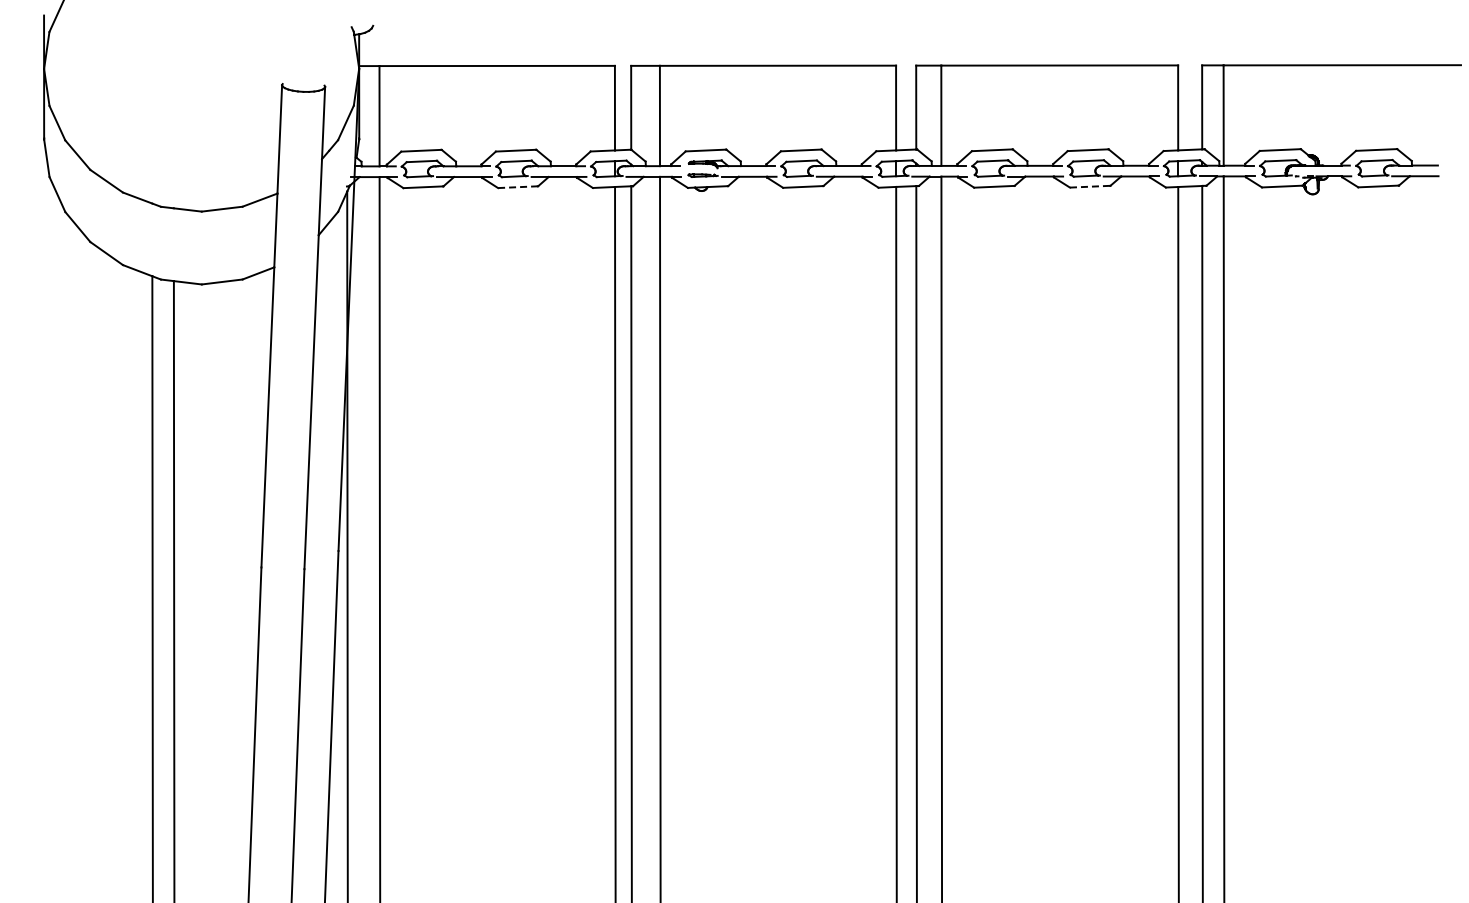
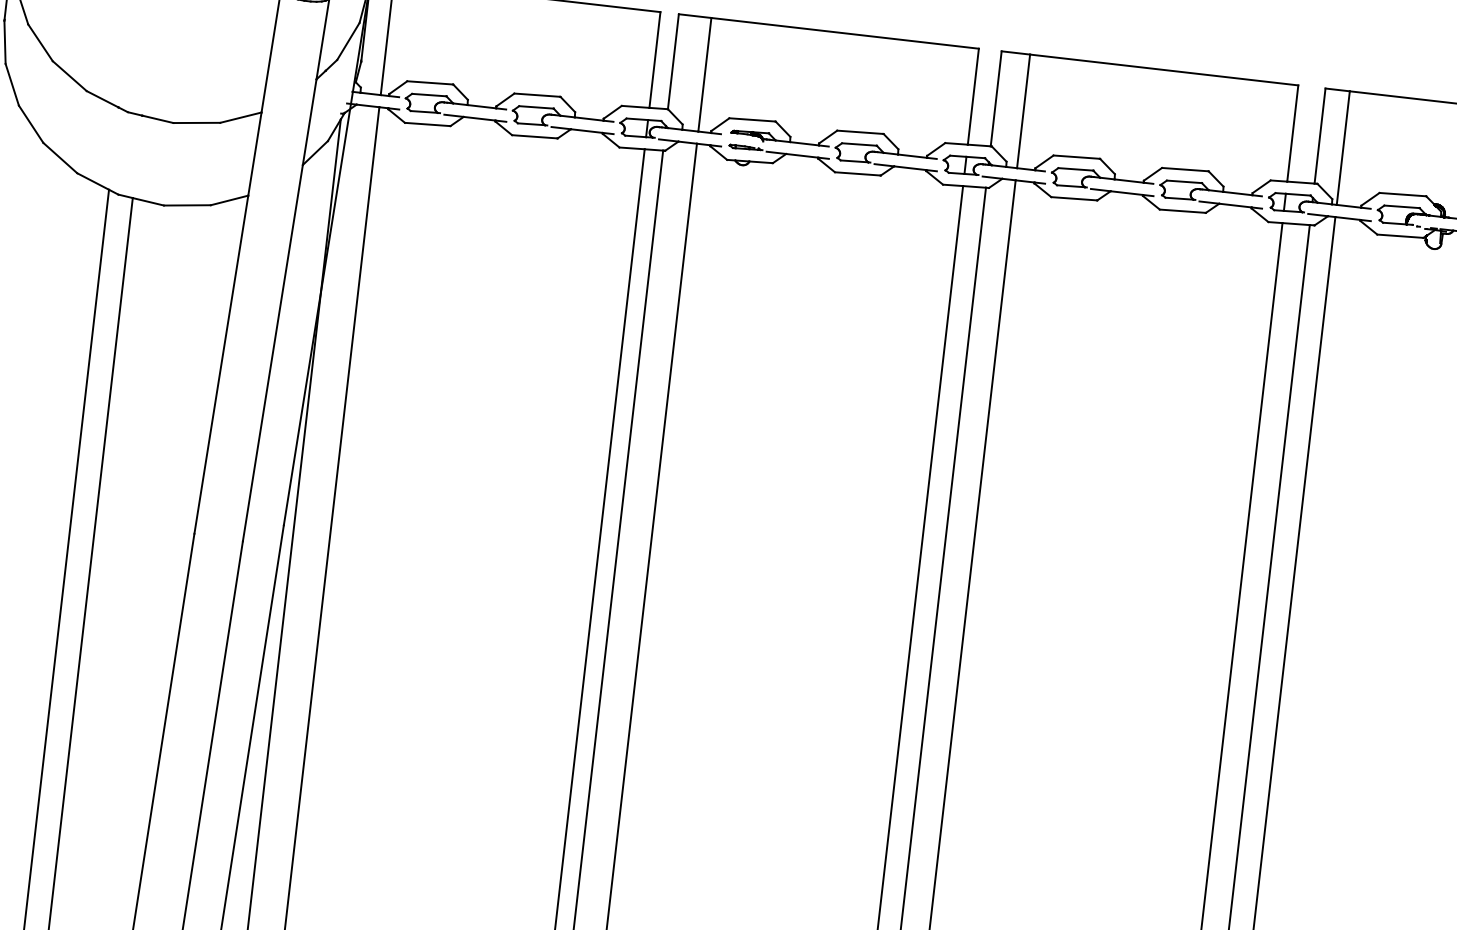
line: (1090, 186) -> (1183, 211), dashed -> solid
line: (517, 187) -> (534, 137), dashed -> solid

